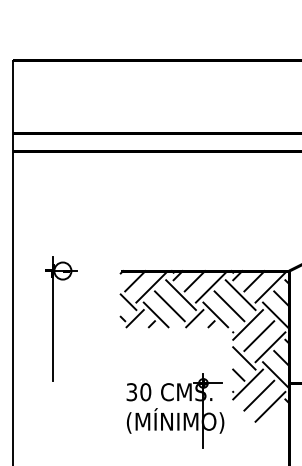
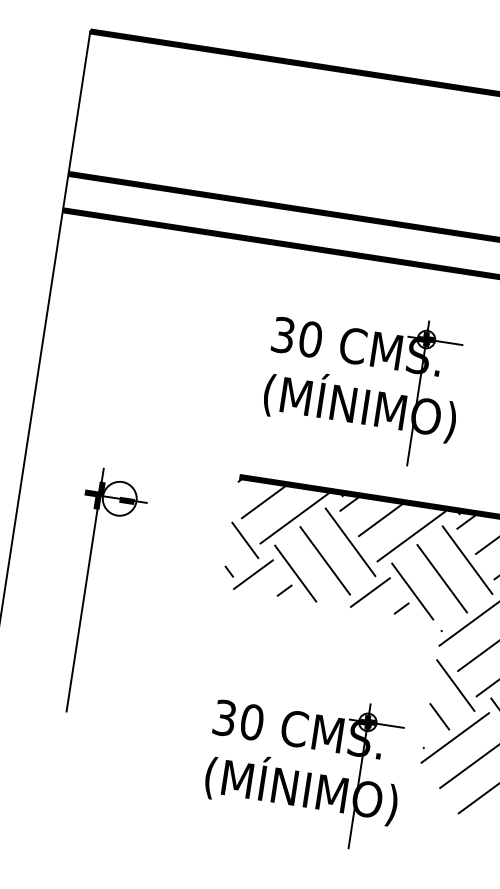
part: (175, 215) -> (363, 384), added
part: (53, 318) -> (87, 589), moved

